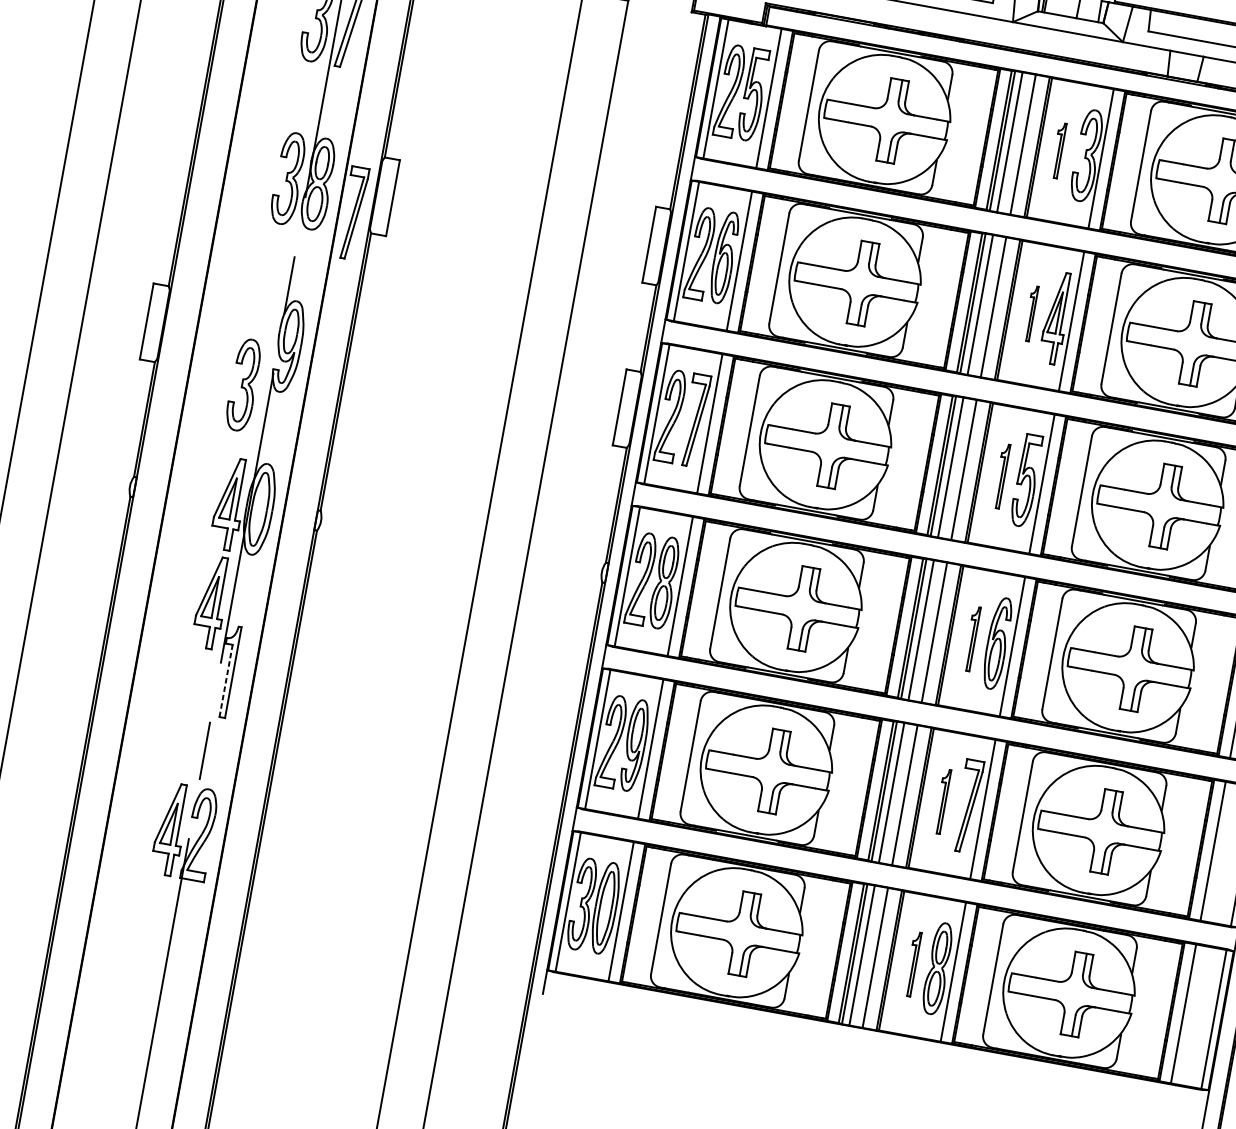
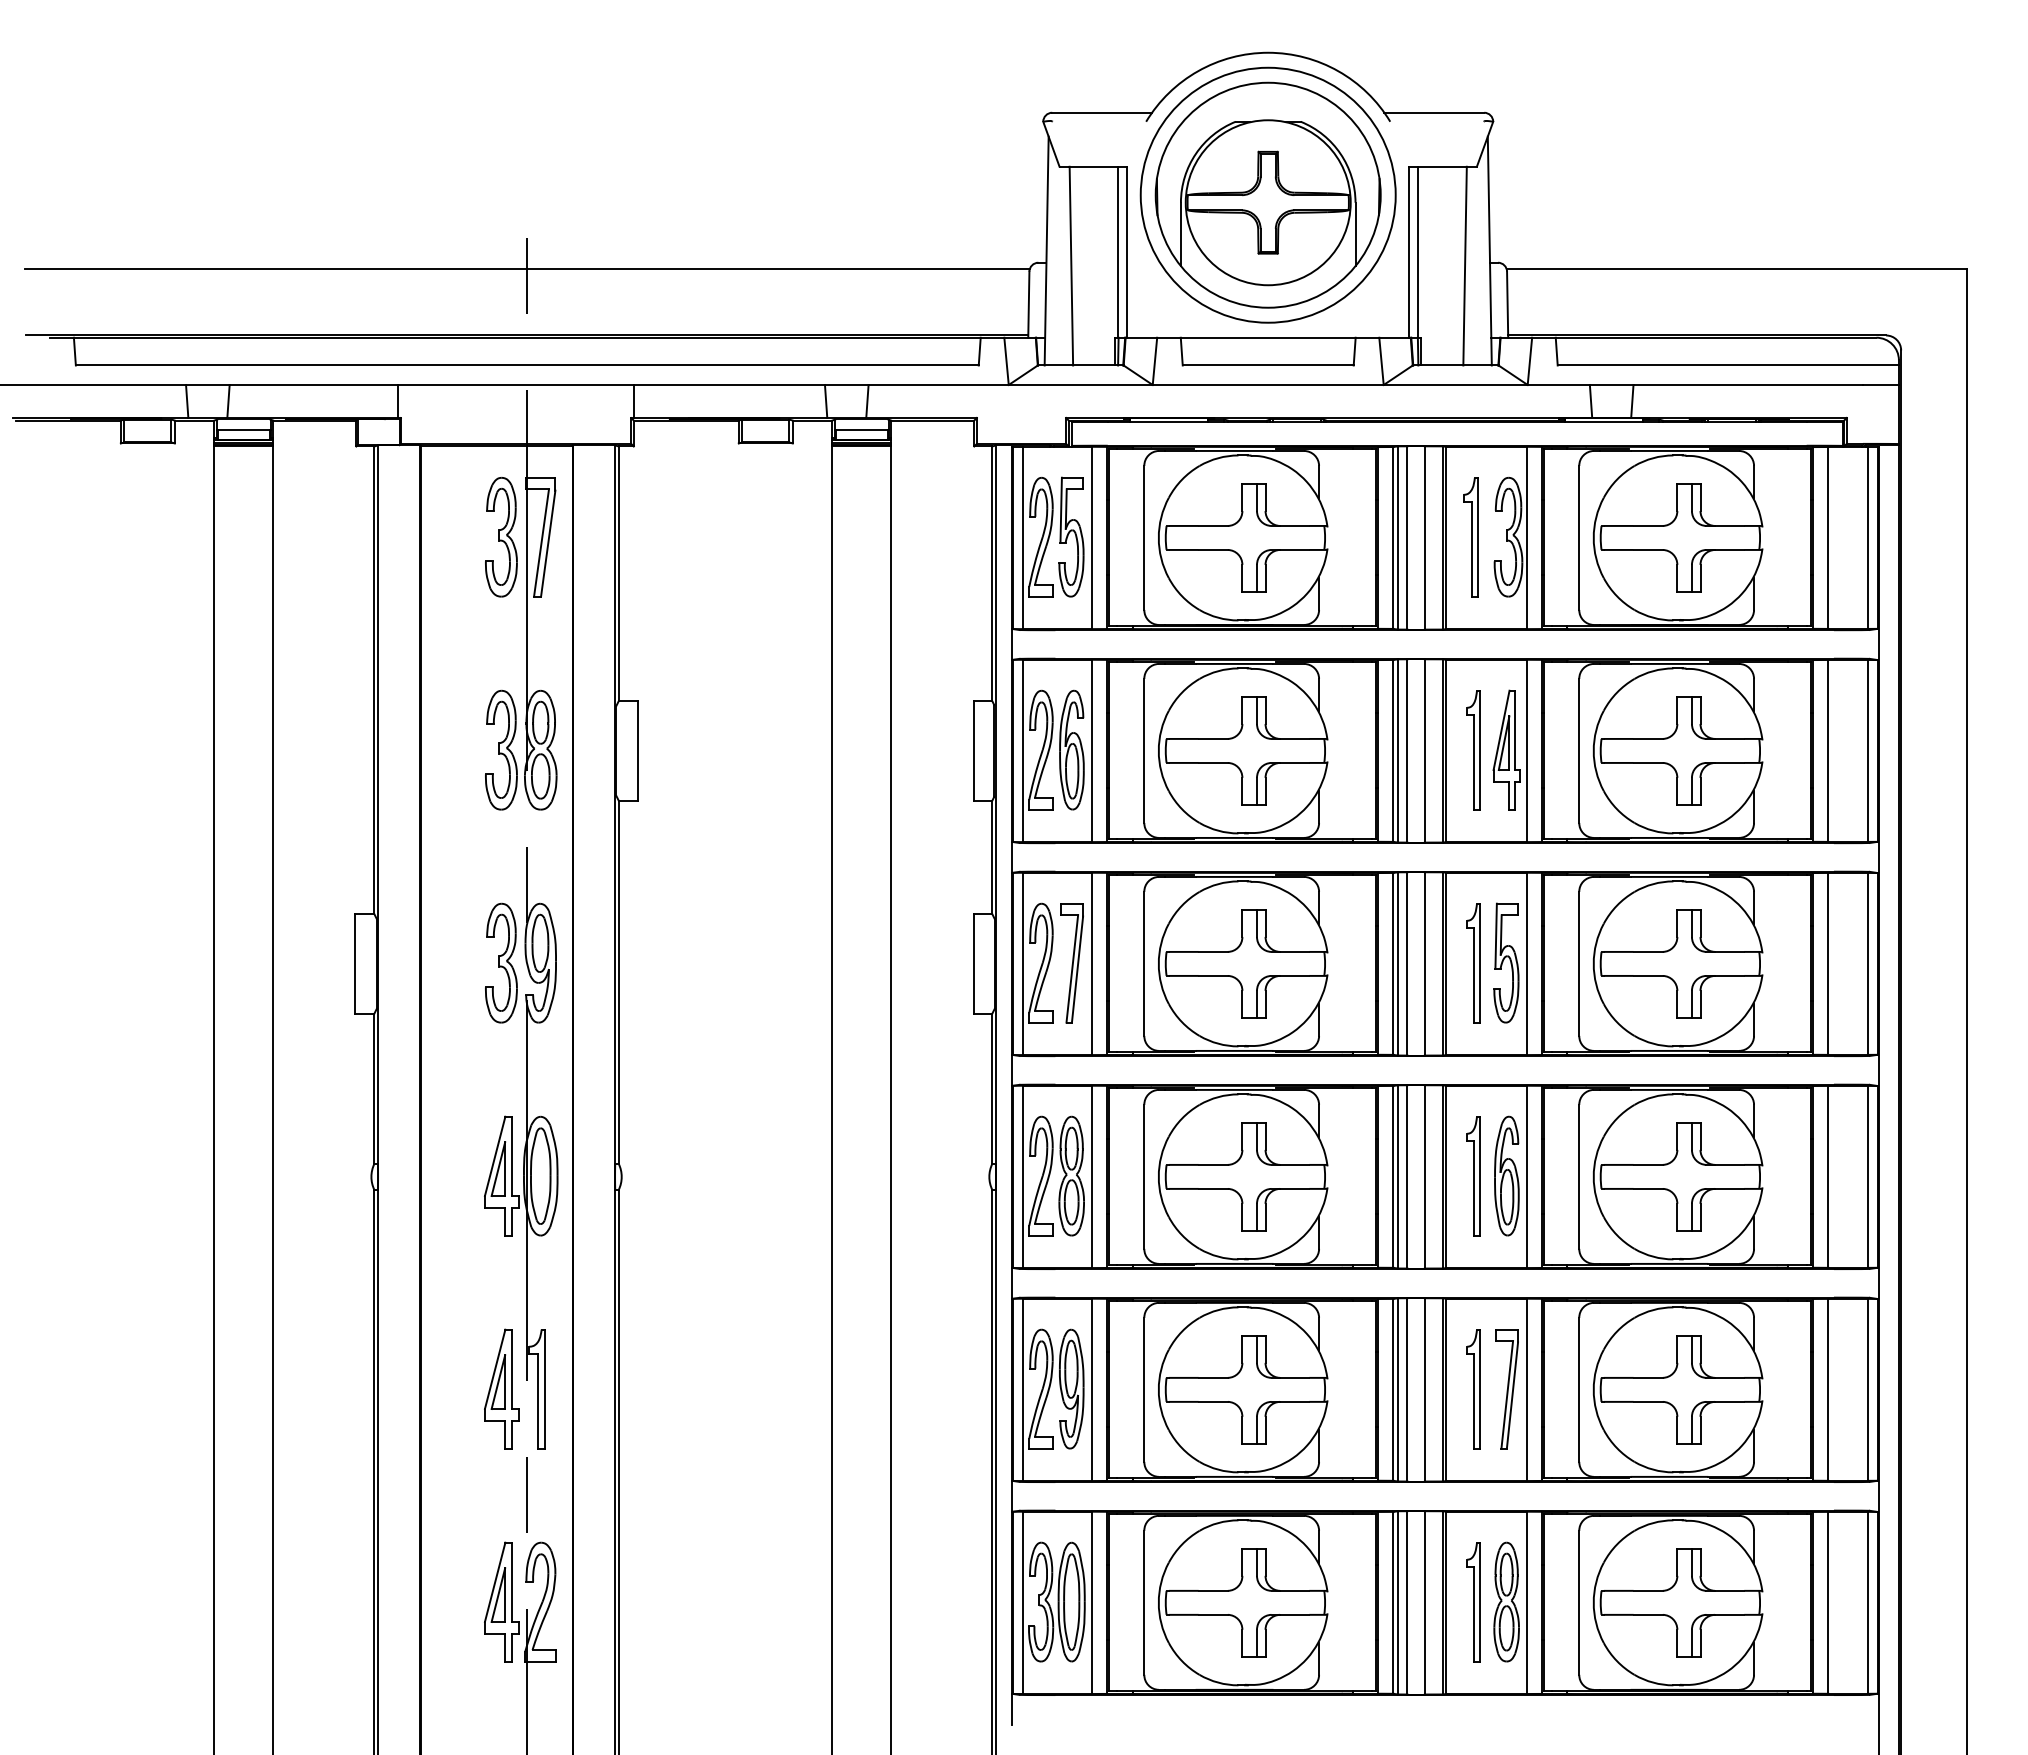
part: (1058, 150) -> (1470, 537), size x1.67
part: (352, 213) -> (590, 779), removed
part: (1030, 313) -> (1473, 750), size x1.67
part: (244, 384) -> (501, 962), moved
part: (1001, 476) -> (1473, 963), size x1.43
part: (211, 601) -> (501, 1388), moved
part: (971, 639) -> (1473, 1176), size x1.43
line: (226, 680) -> (538, 1400), dashed -> solid
part: (942, 801) -> (1473, 1389), size x1.43
part: (912, 964) -> (1473, 1602), size x1.43

